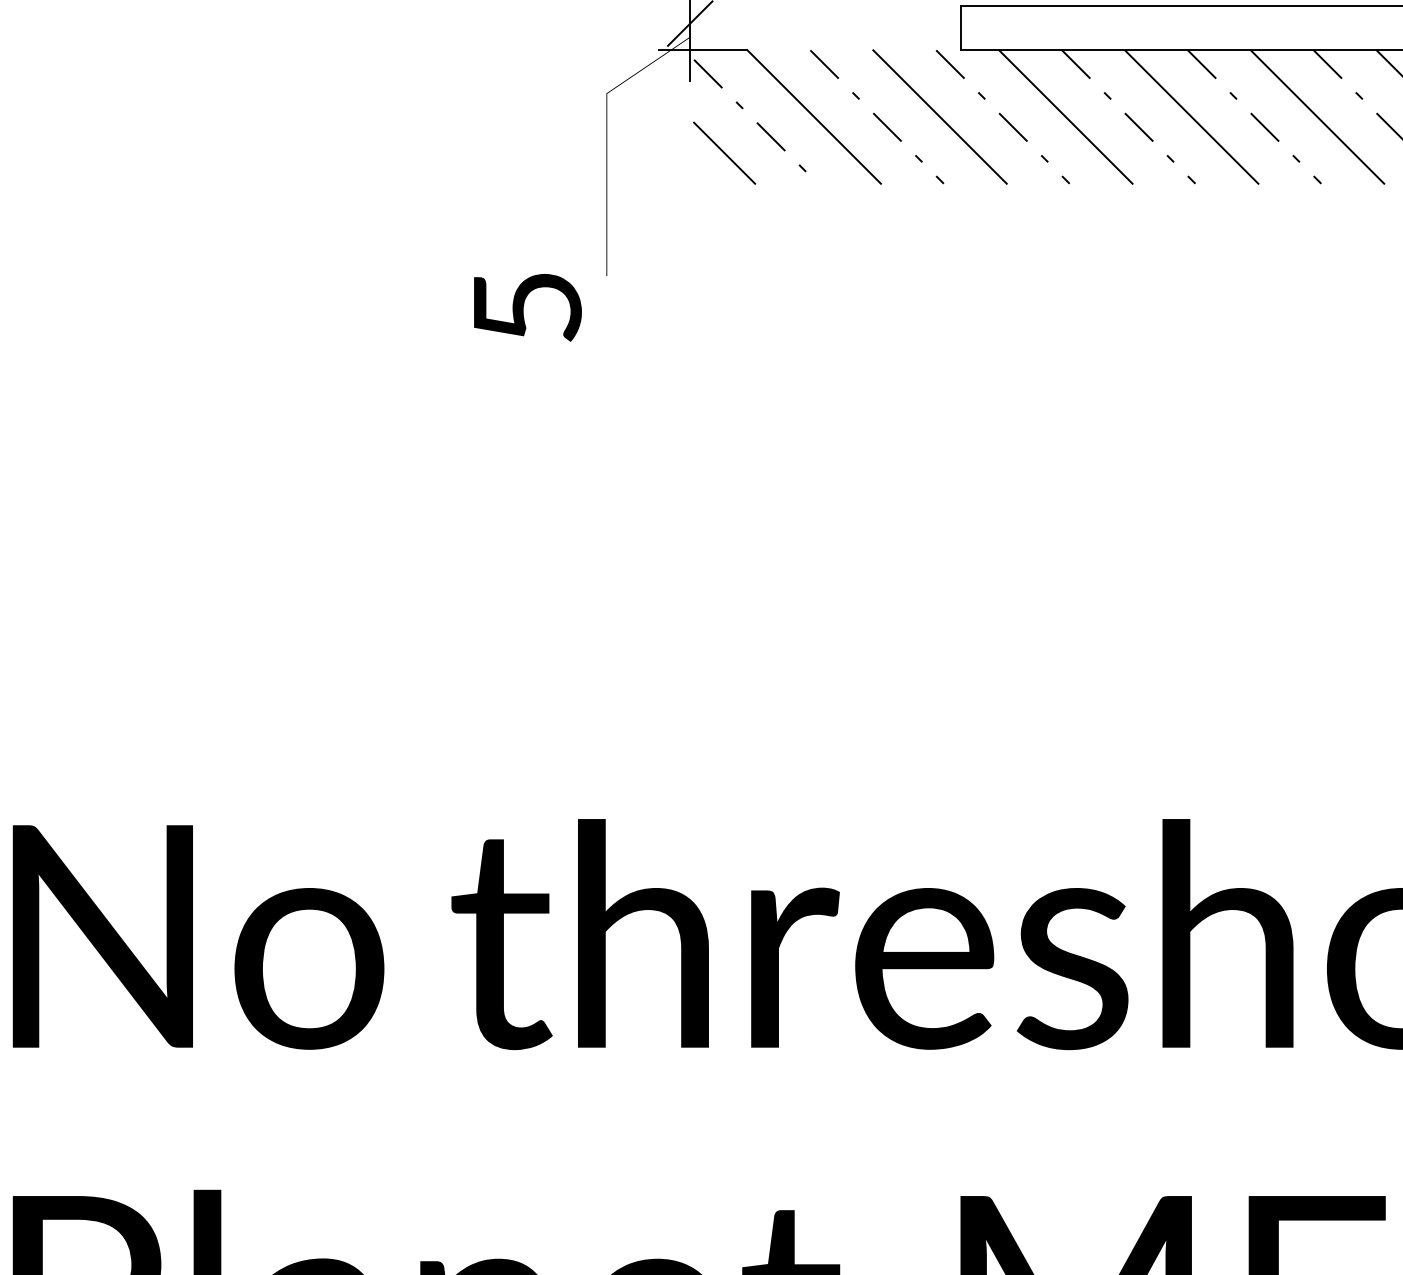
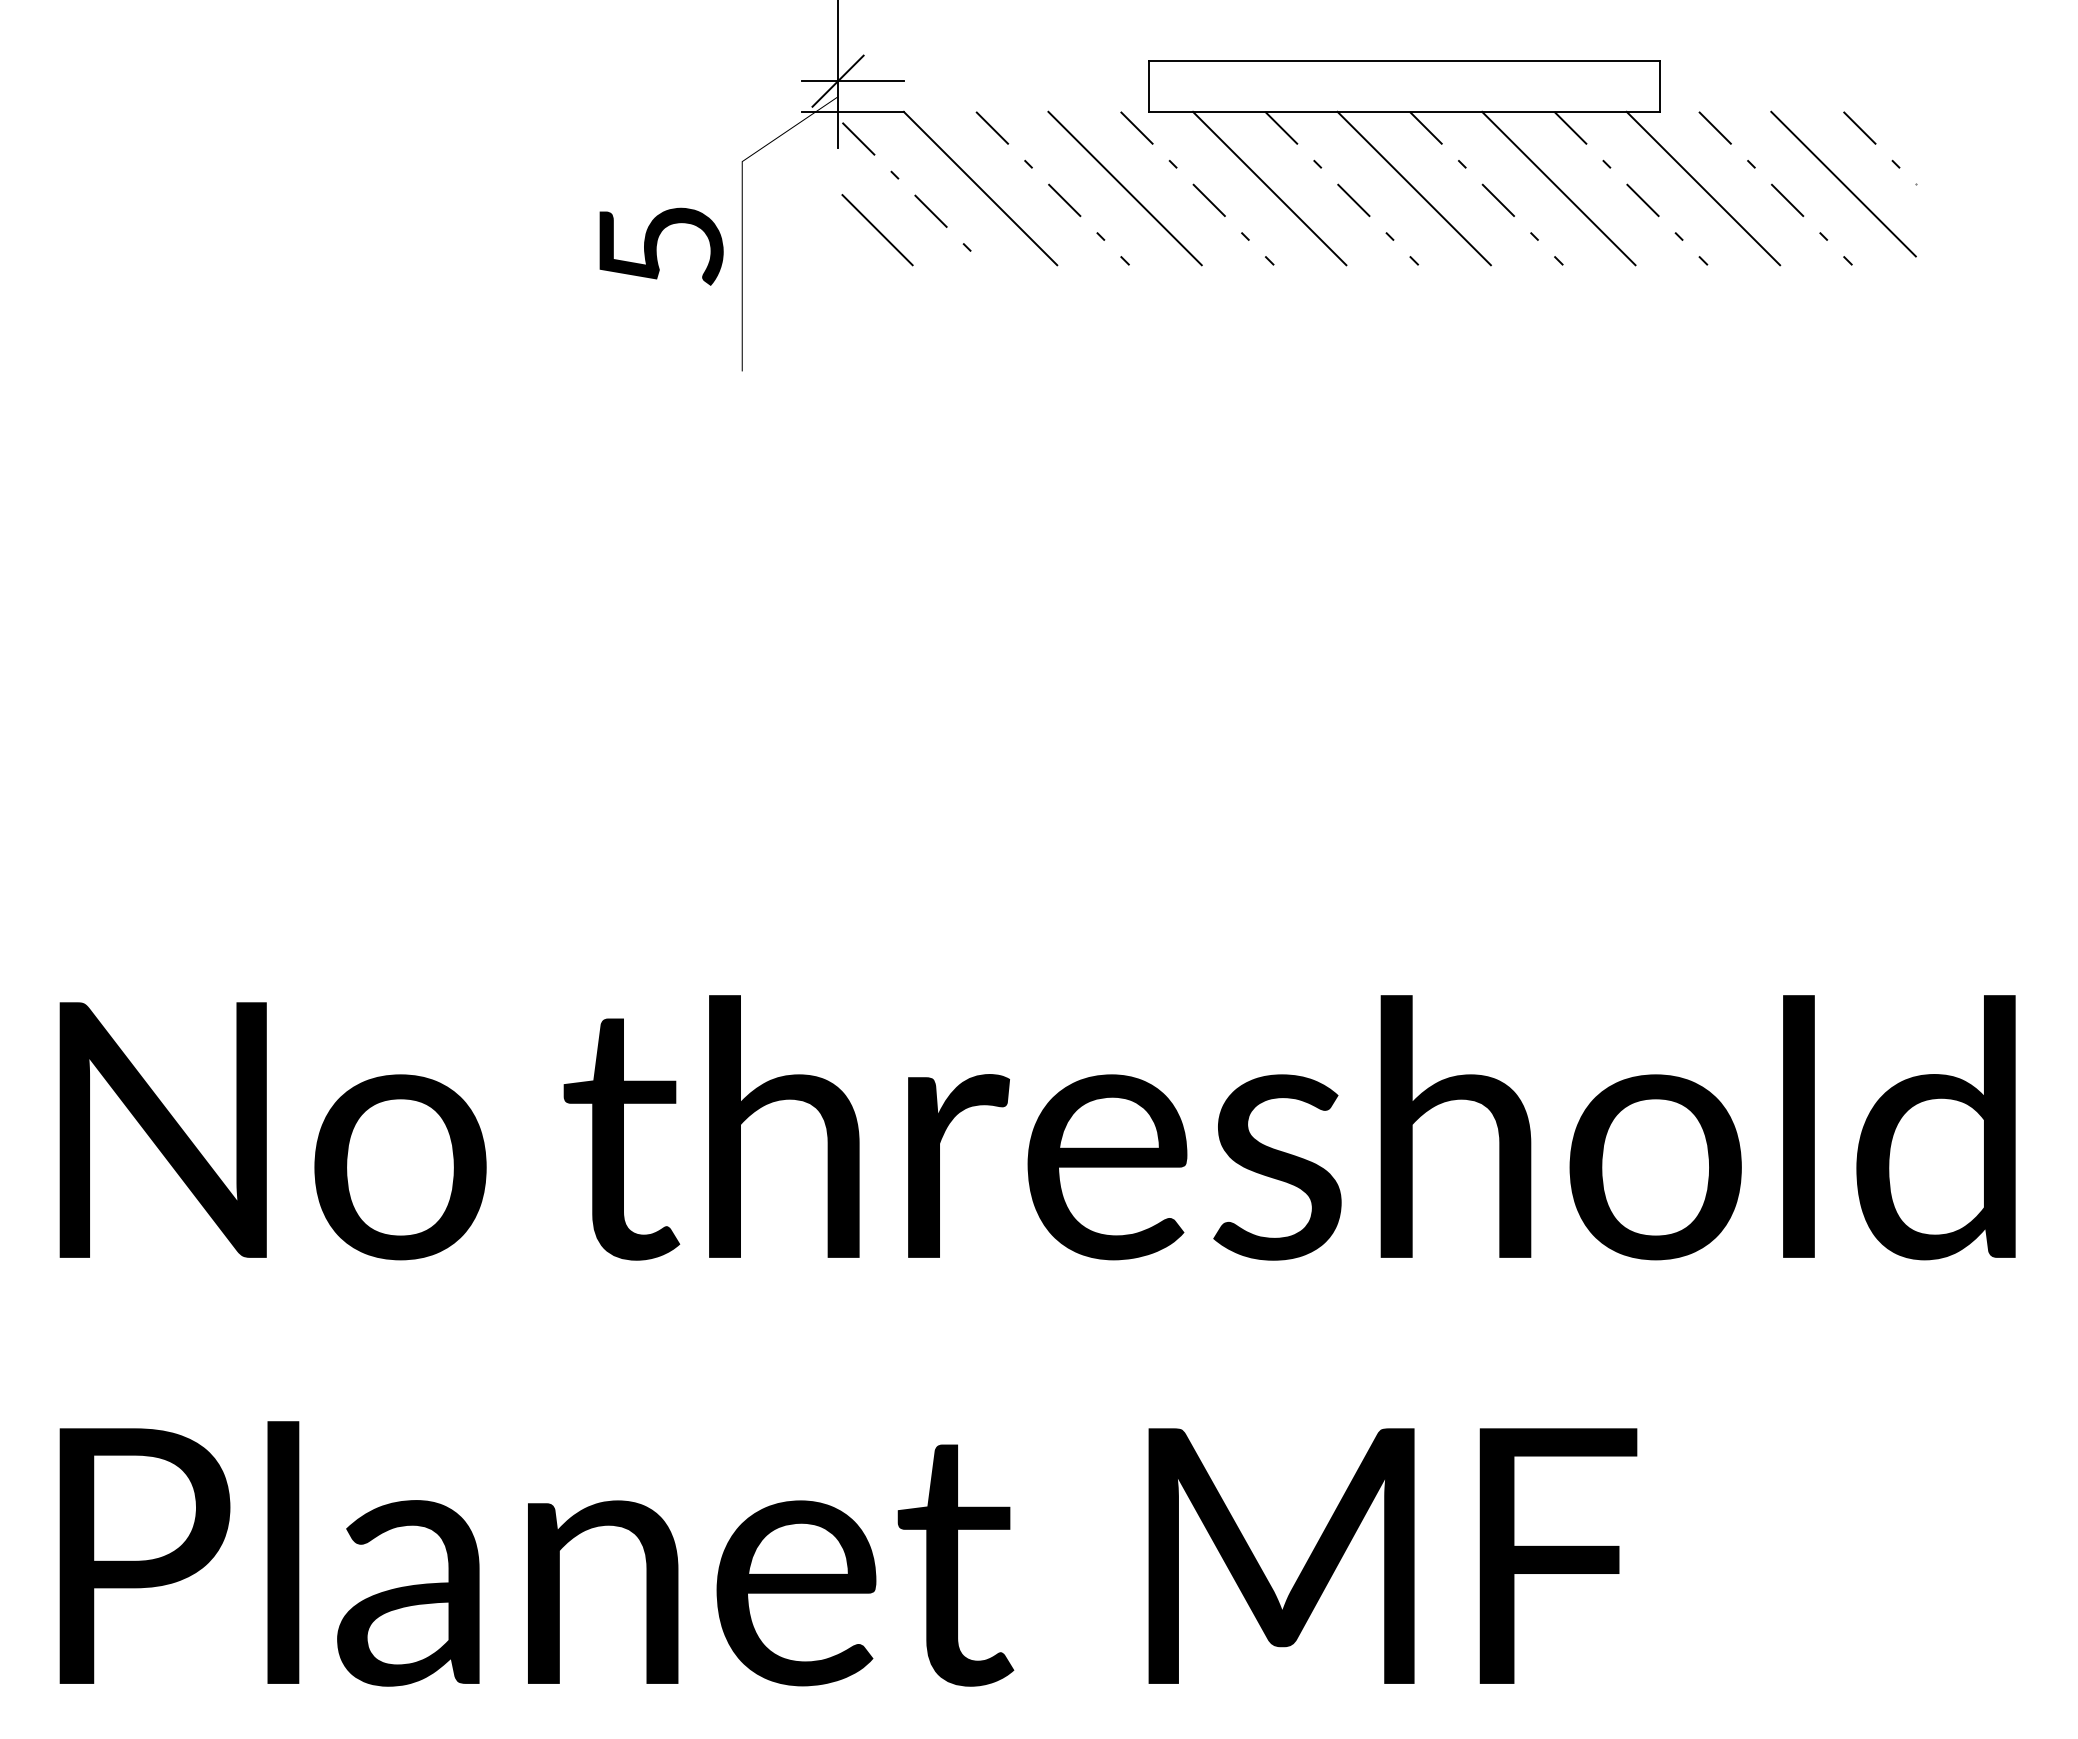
line: (702, 23) -> (852, 81), added
text: (527, 307) -> (661, 246), moved

